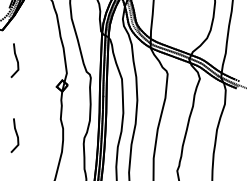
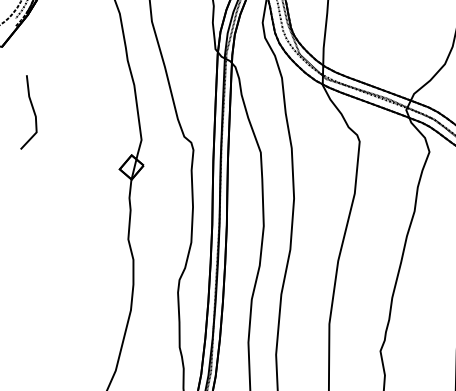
line: (16, 135) -> (32, 274), removed

